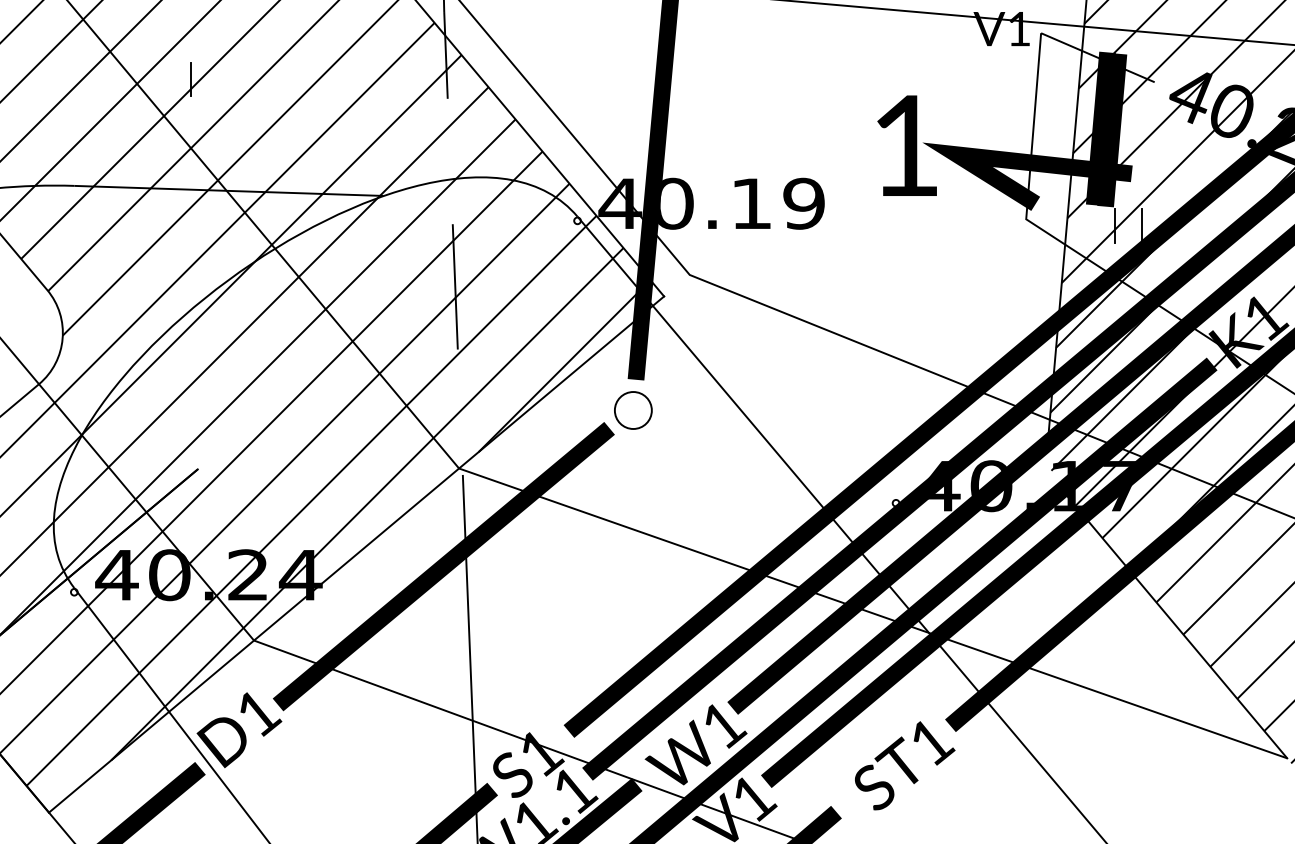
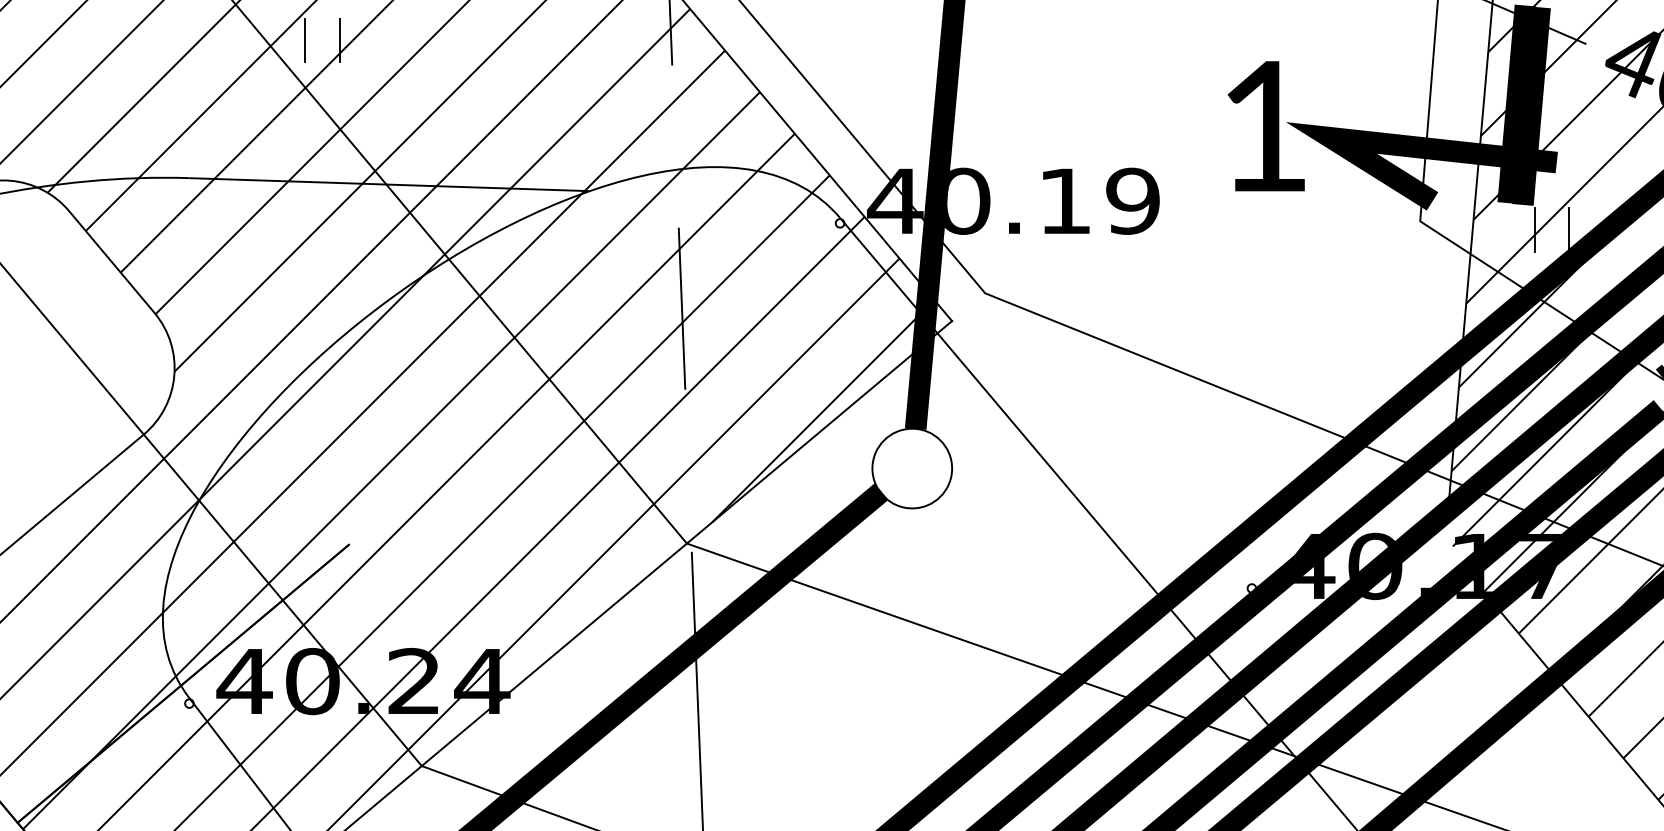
line: (163, 79) -> (304, 40), added
circle: (633, 410) -> (912, 468), size x1.67

